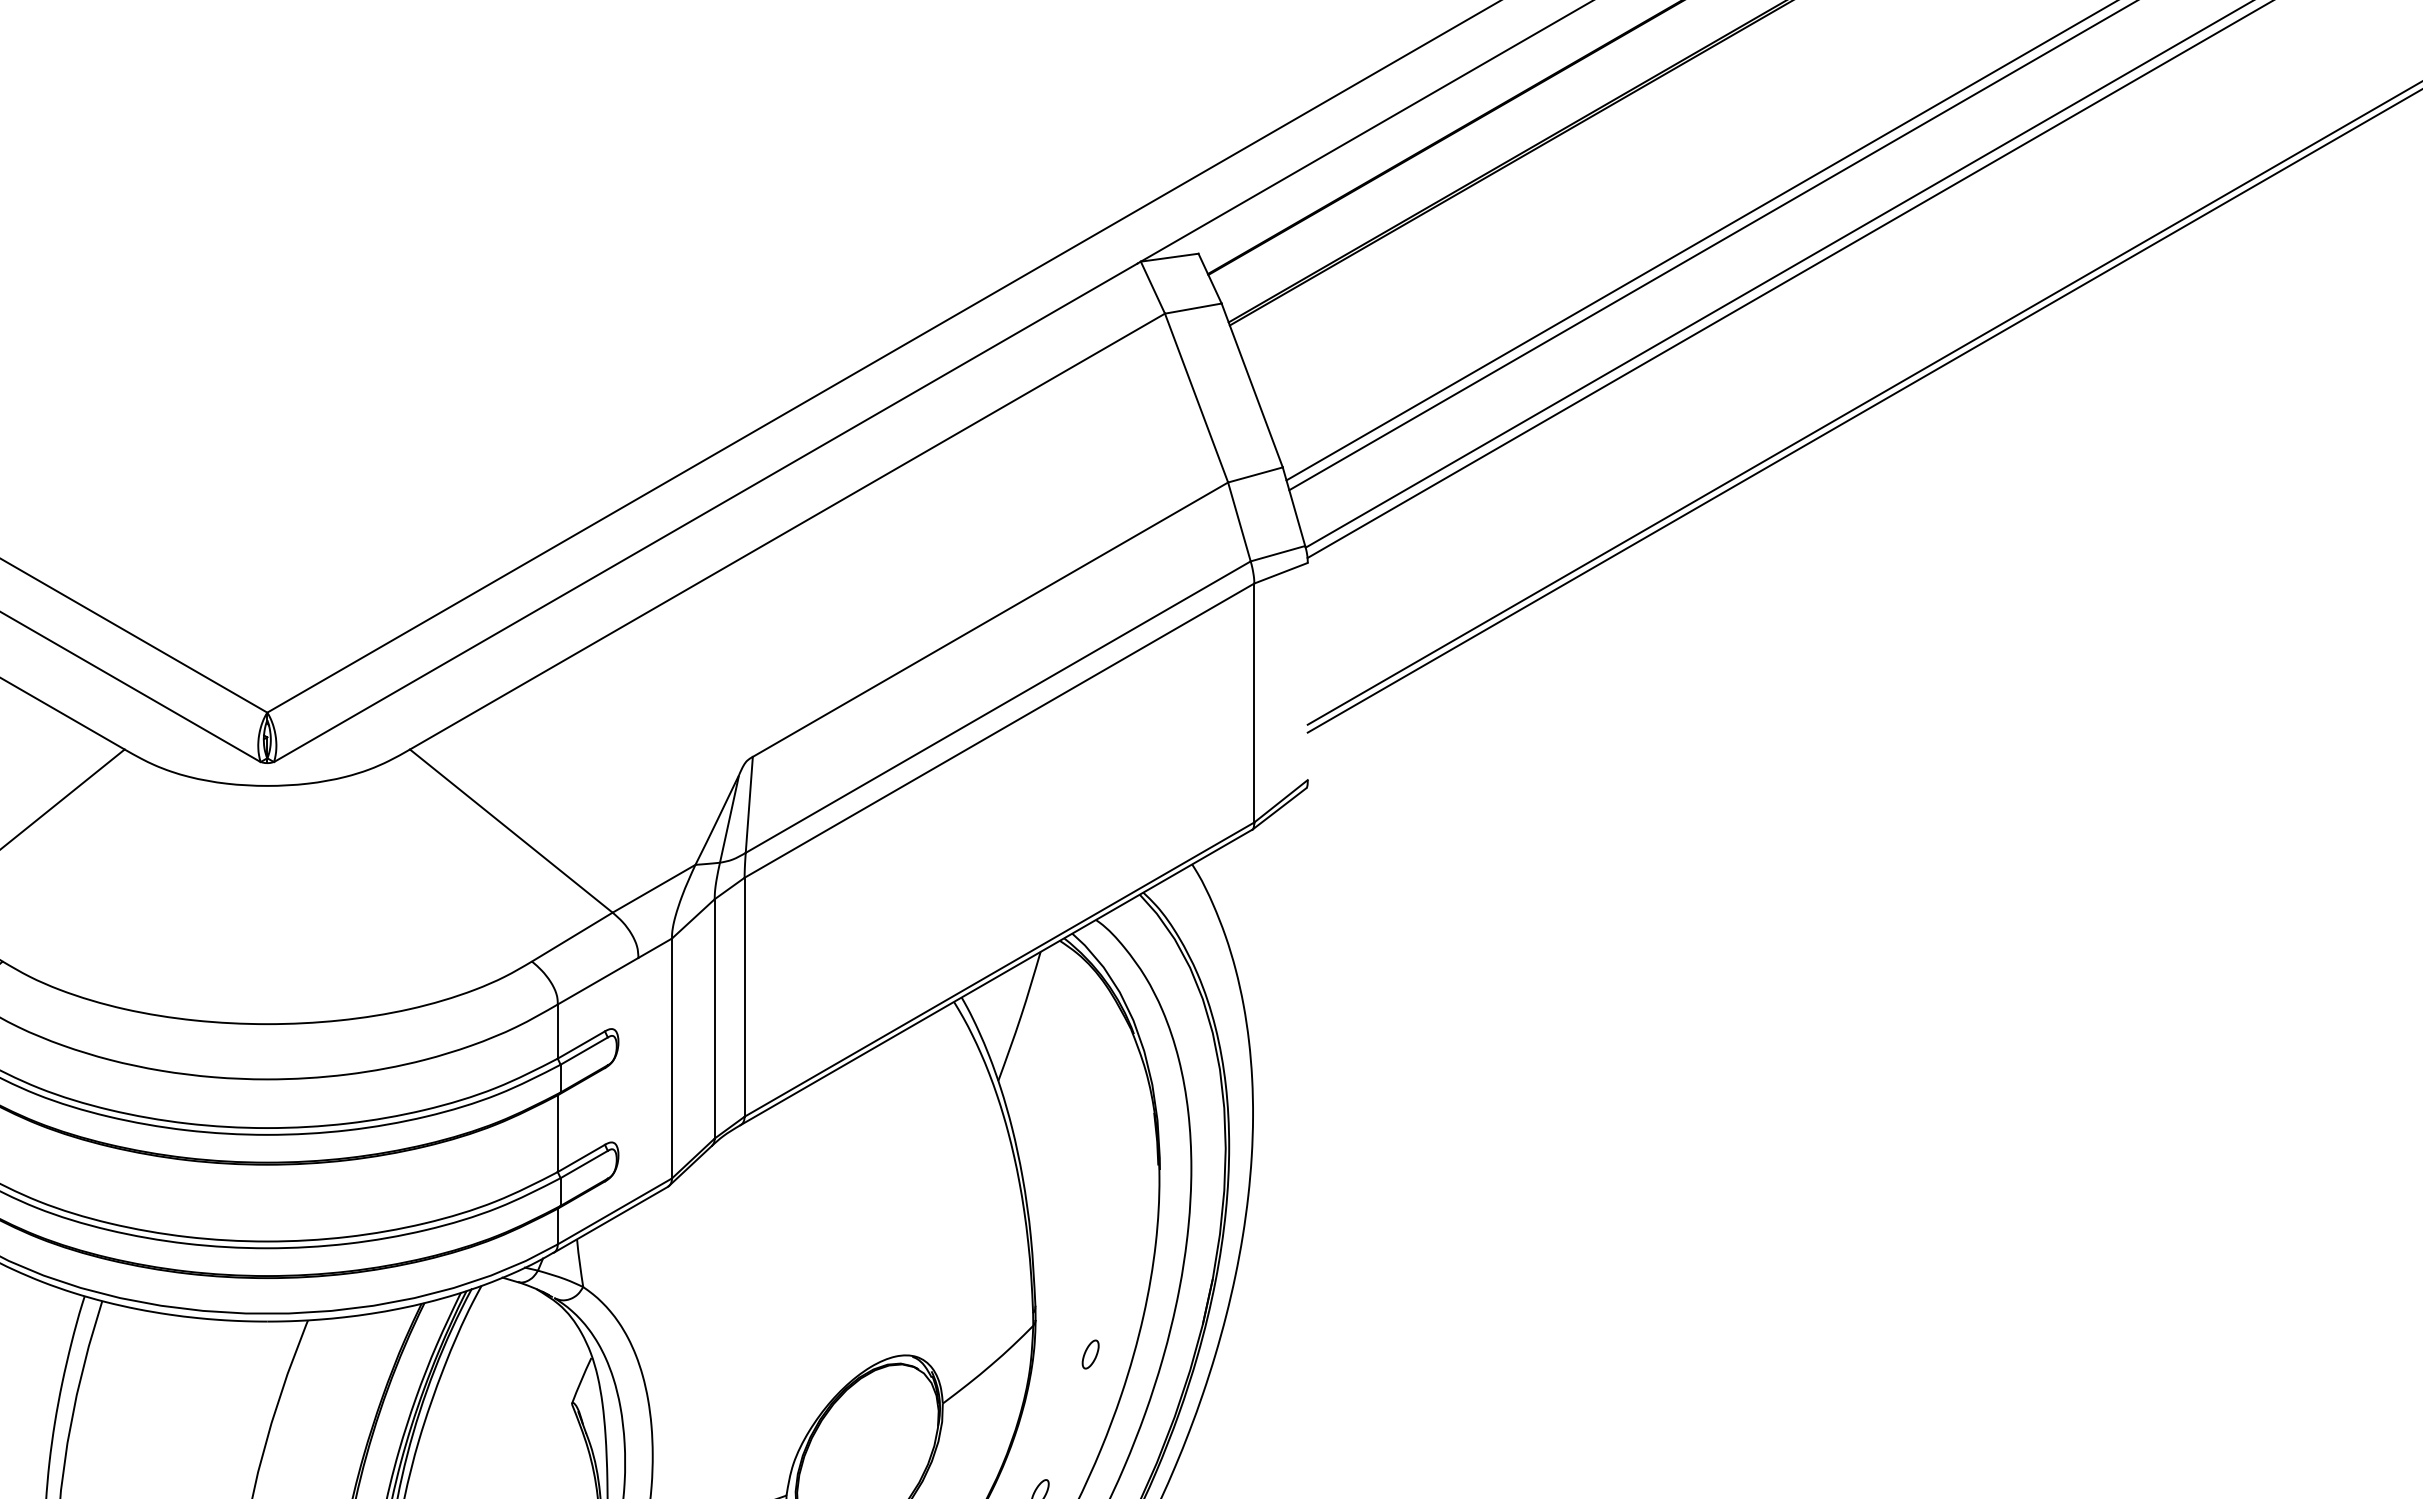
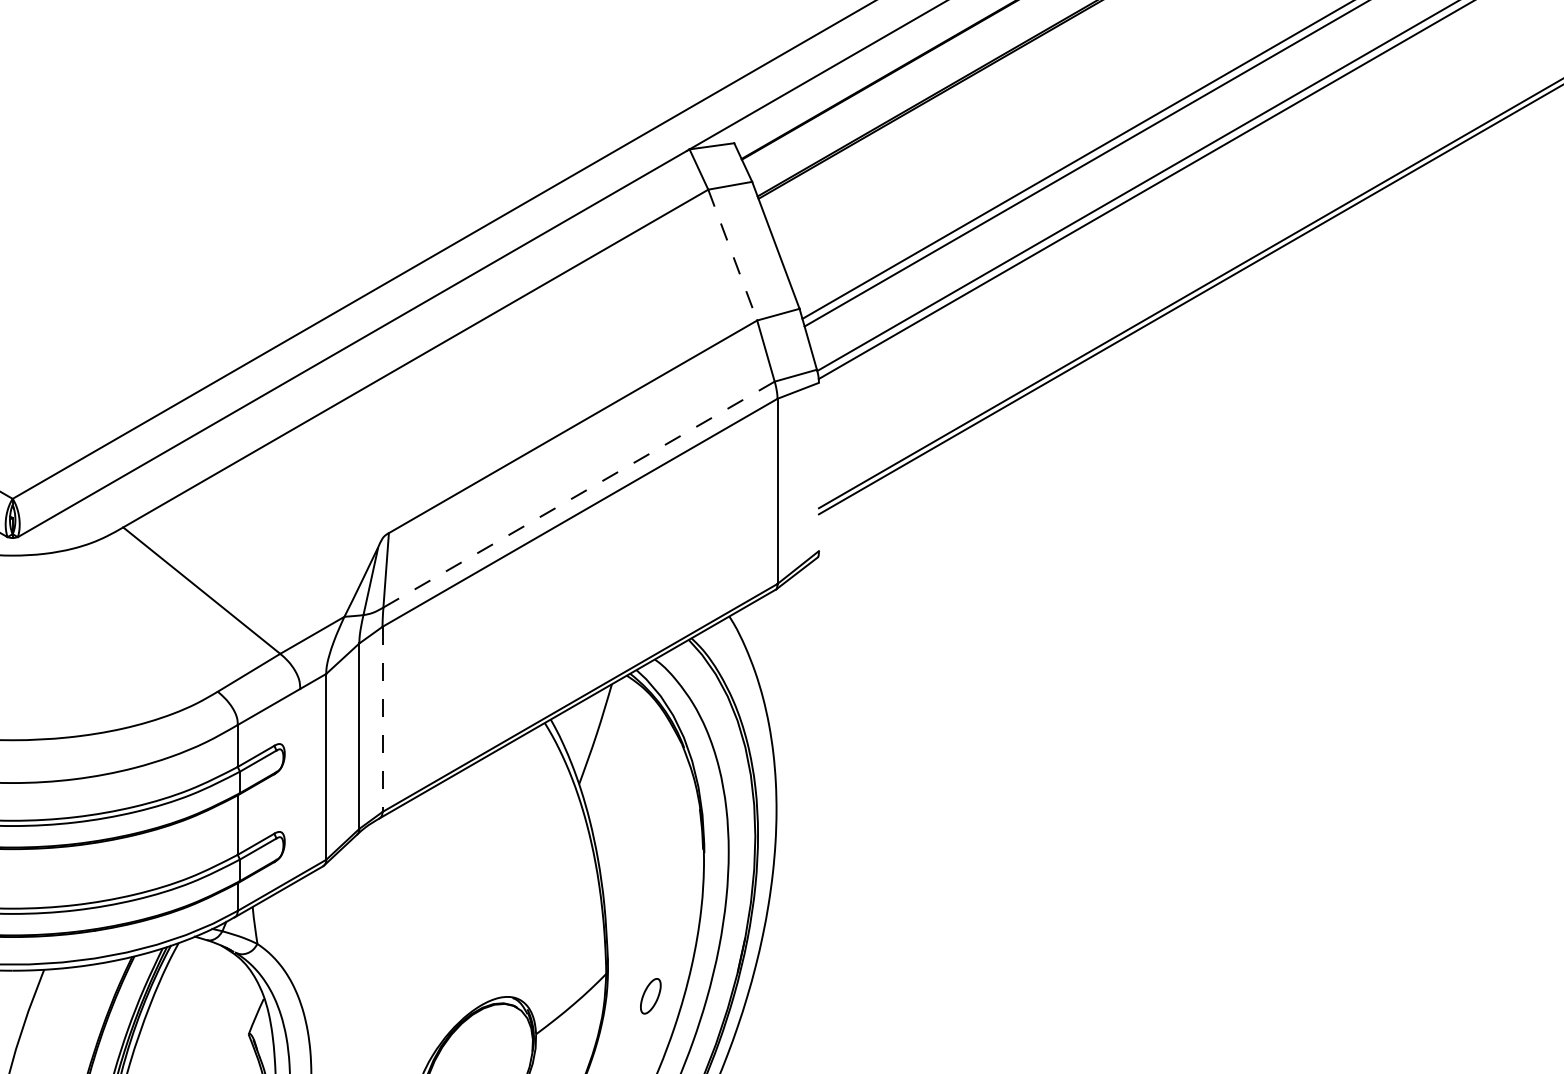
line: (1196, 398) -> (732, 255), solid -> dashed
line: (998, 707) -> (579, 494), solid -> dashed
line: (744, 997) -> (382, 719), solid -> dashed
part: (1090, 1354) -> (650, 996), size x1.6

